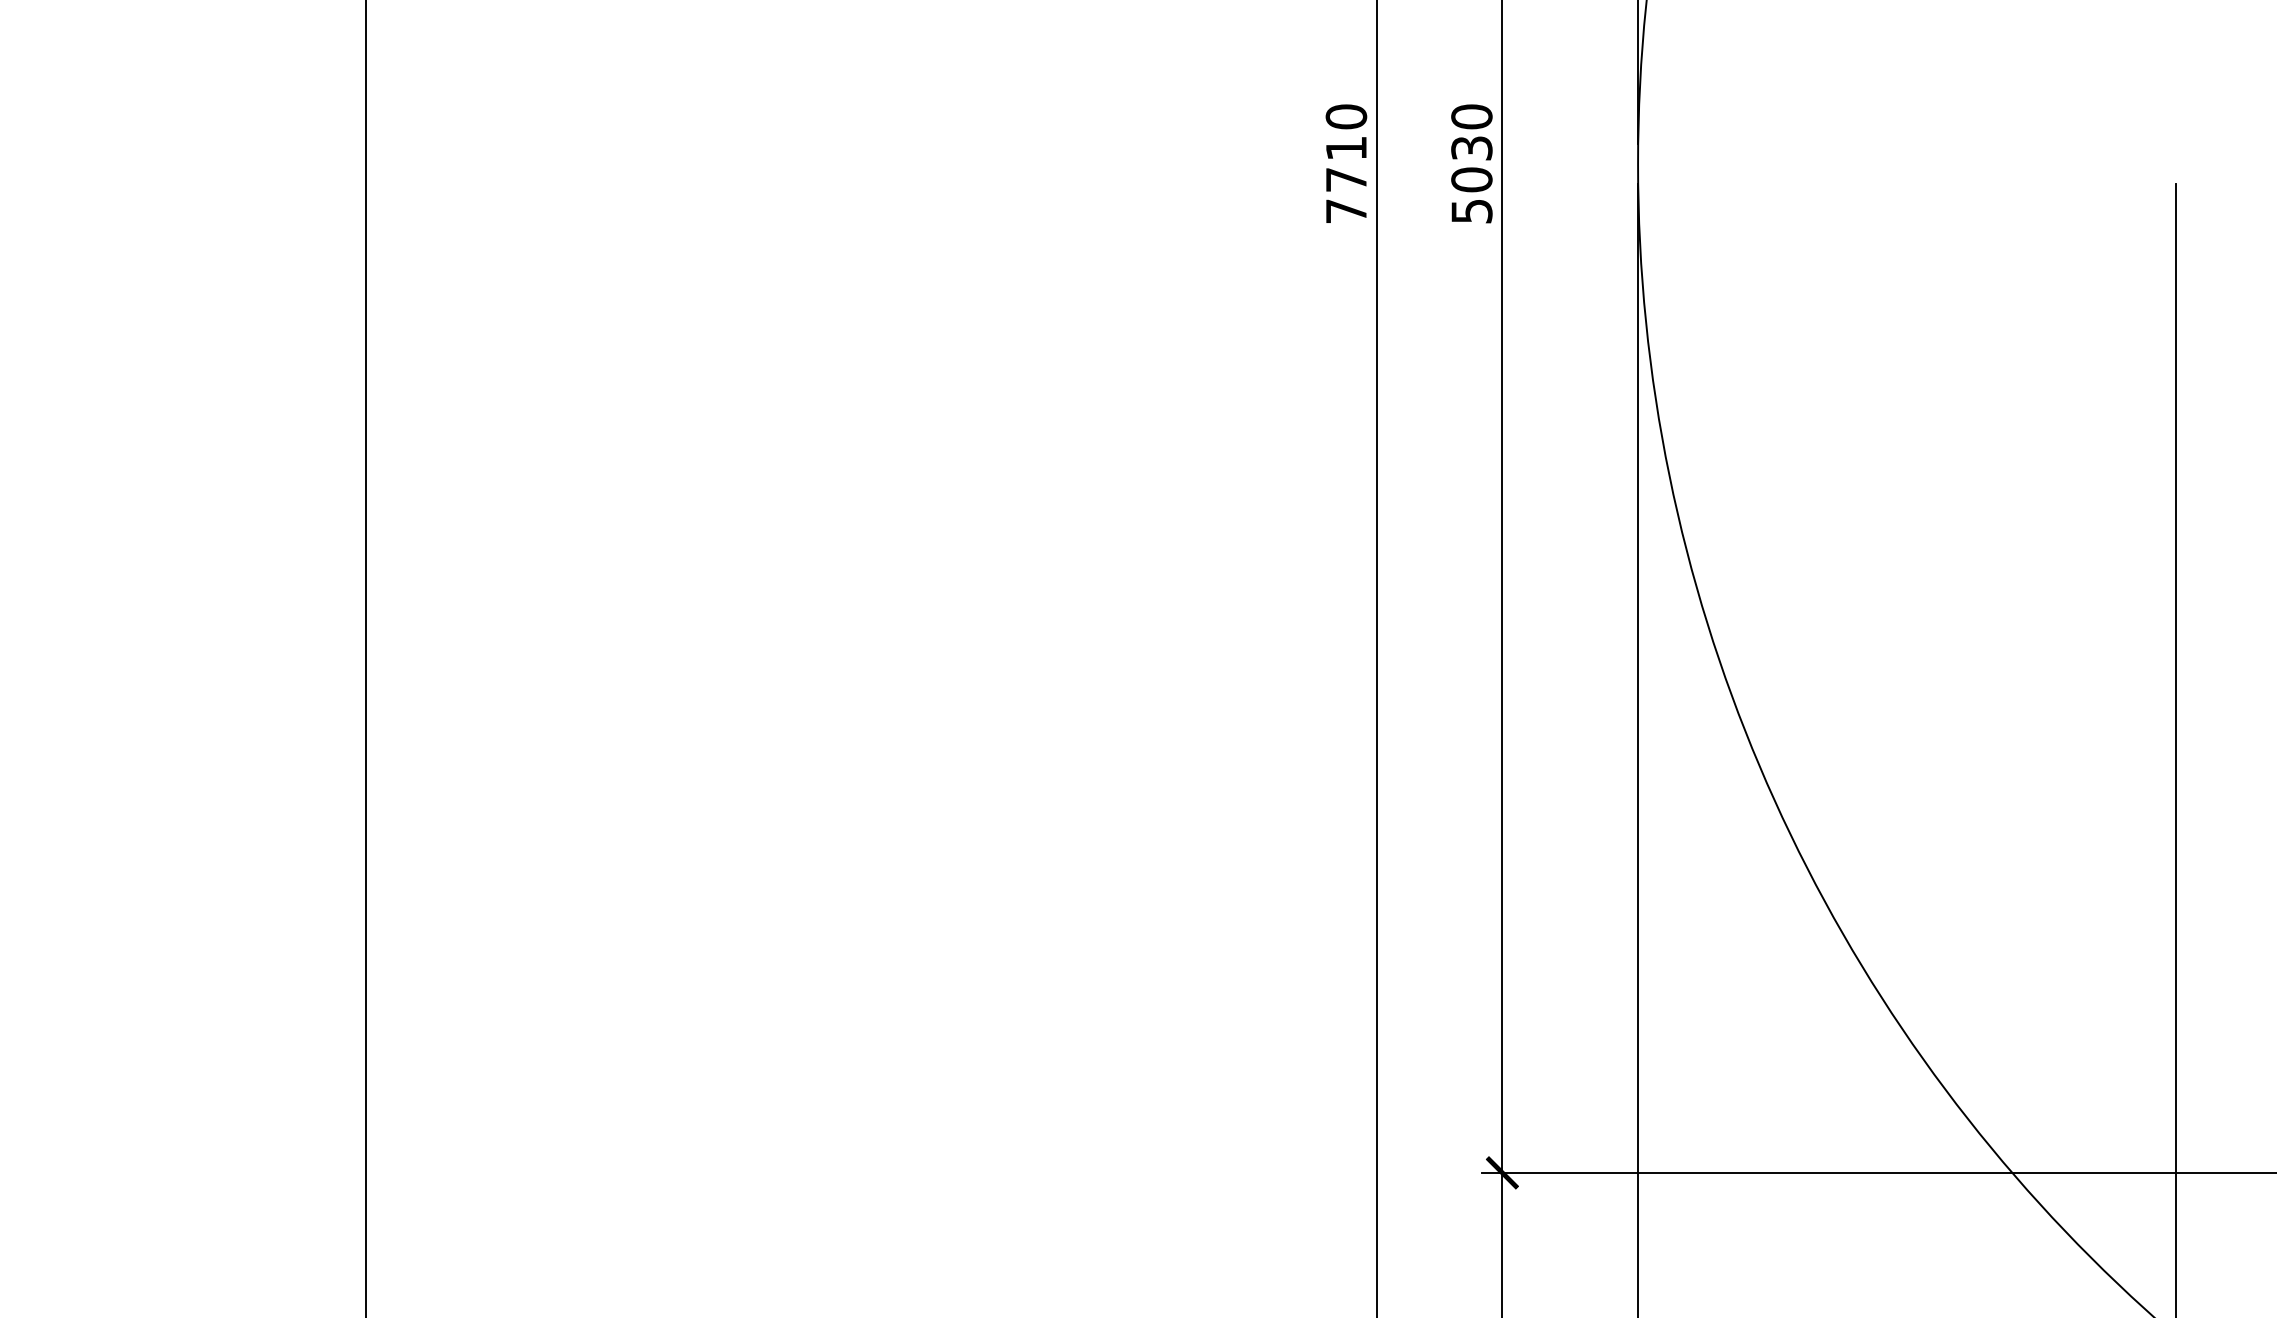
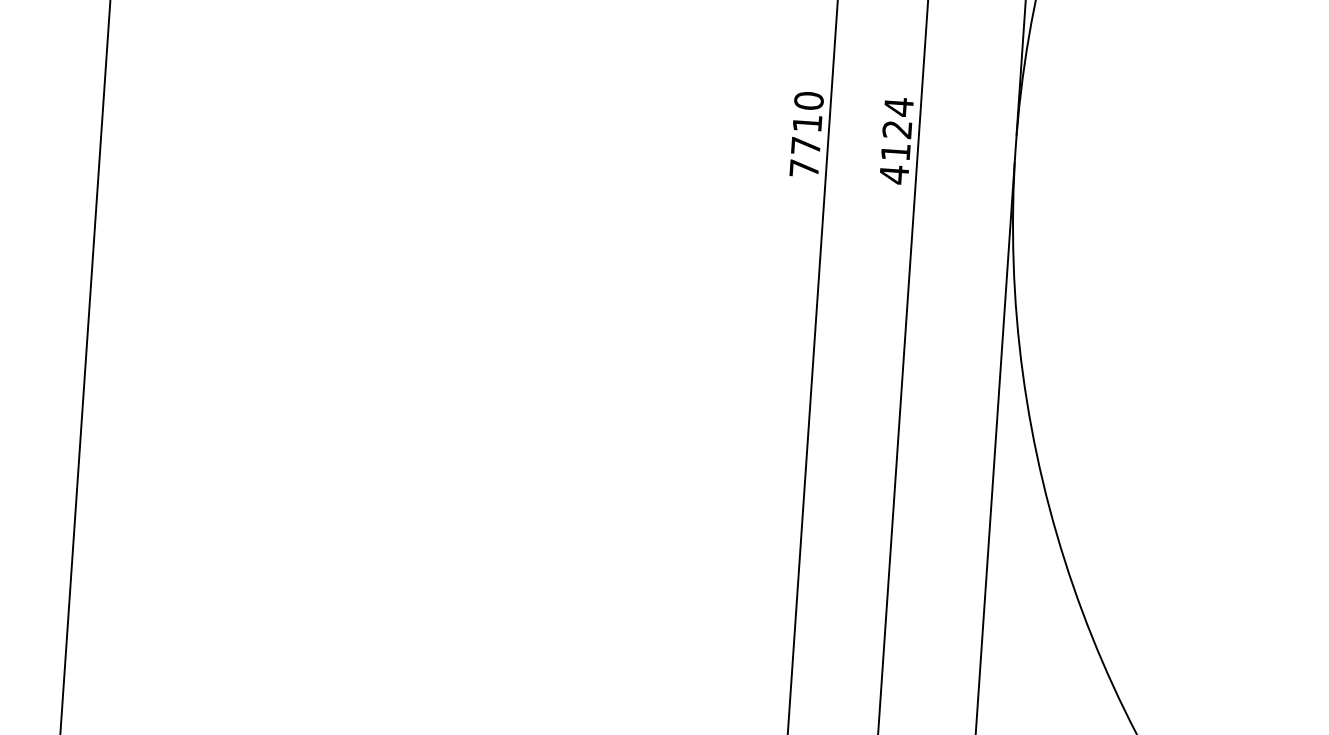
text: (1471, 163) -> (896, 140), 5030 -> 4124

